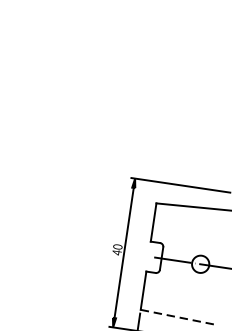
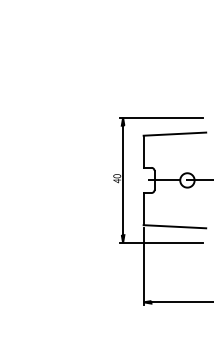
line: (178, 317) -> (175, 226), dashed -> solid

